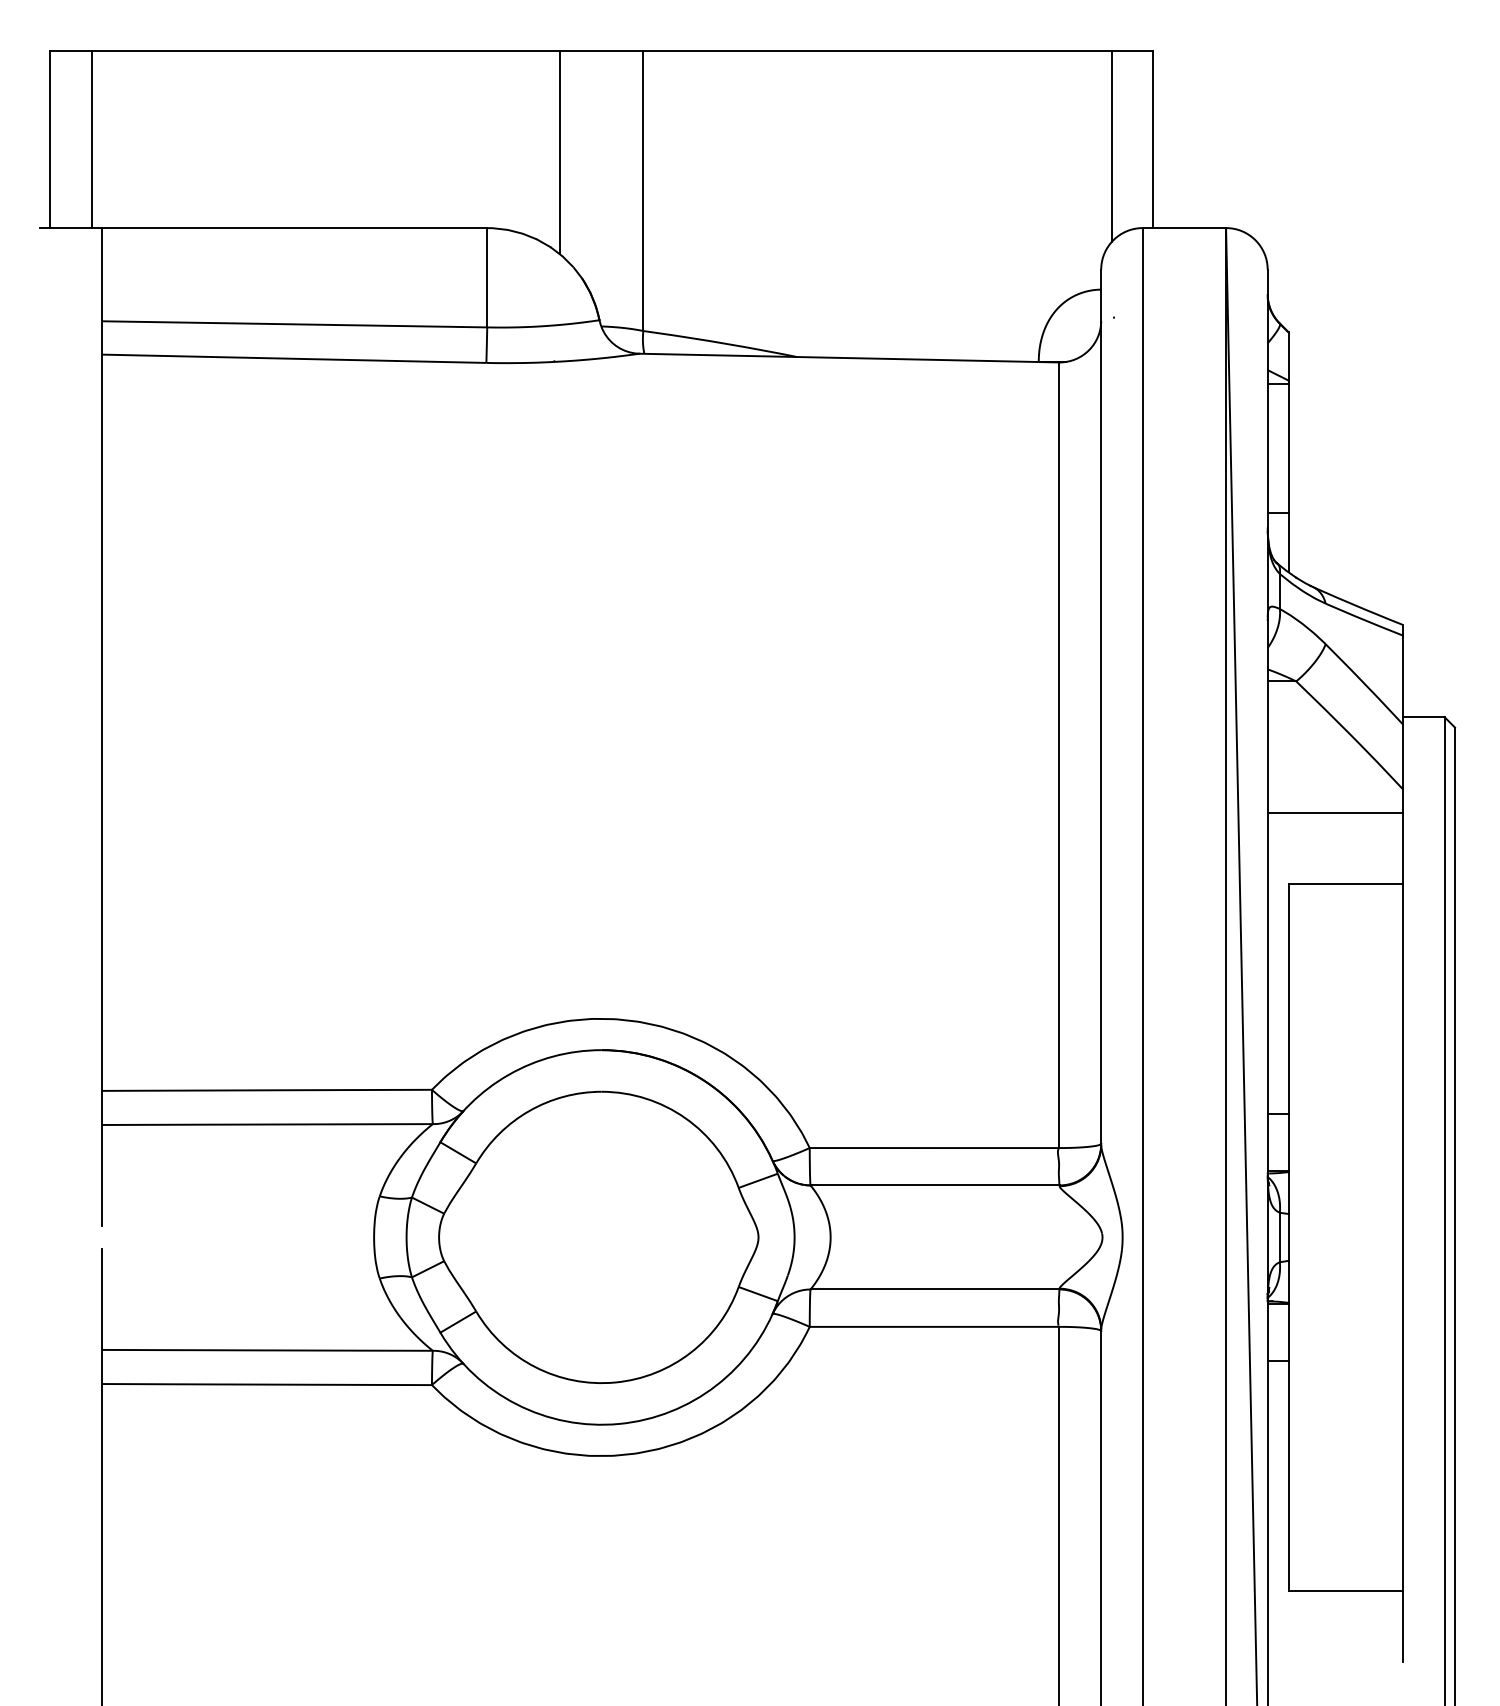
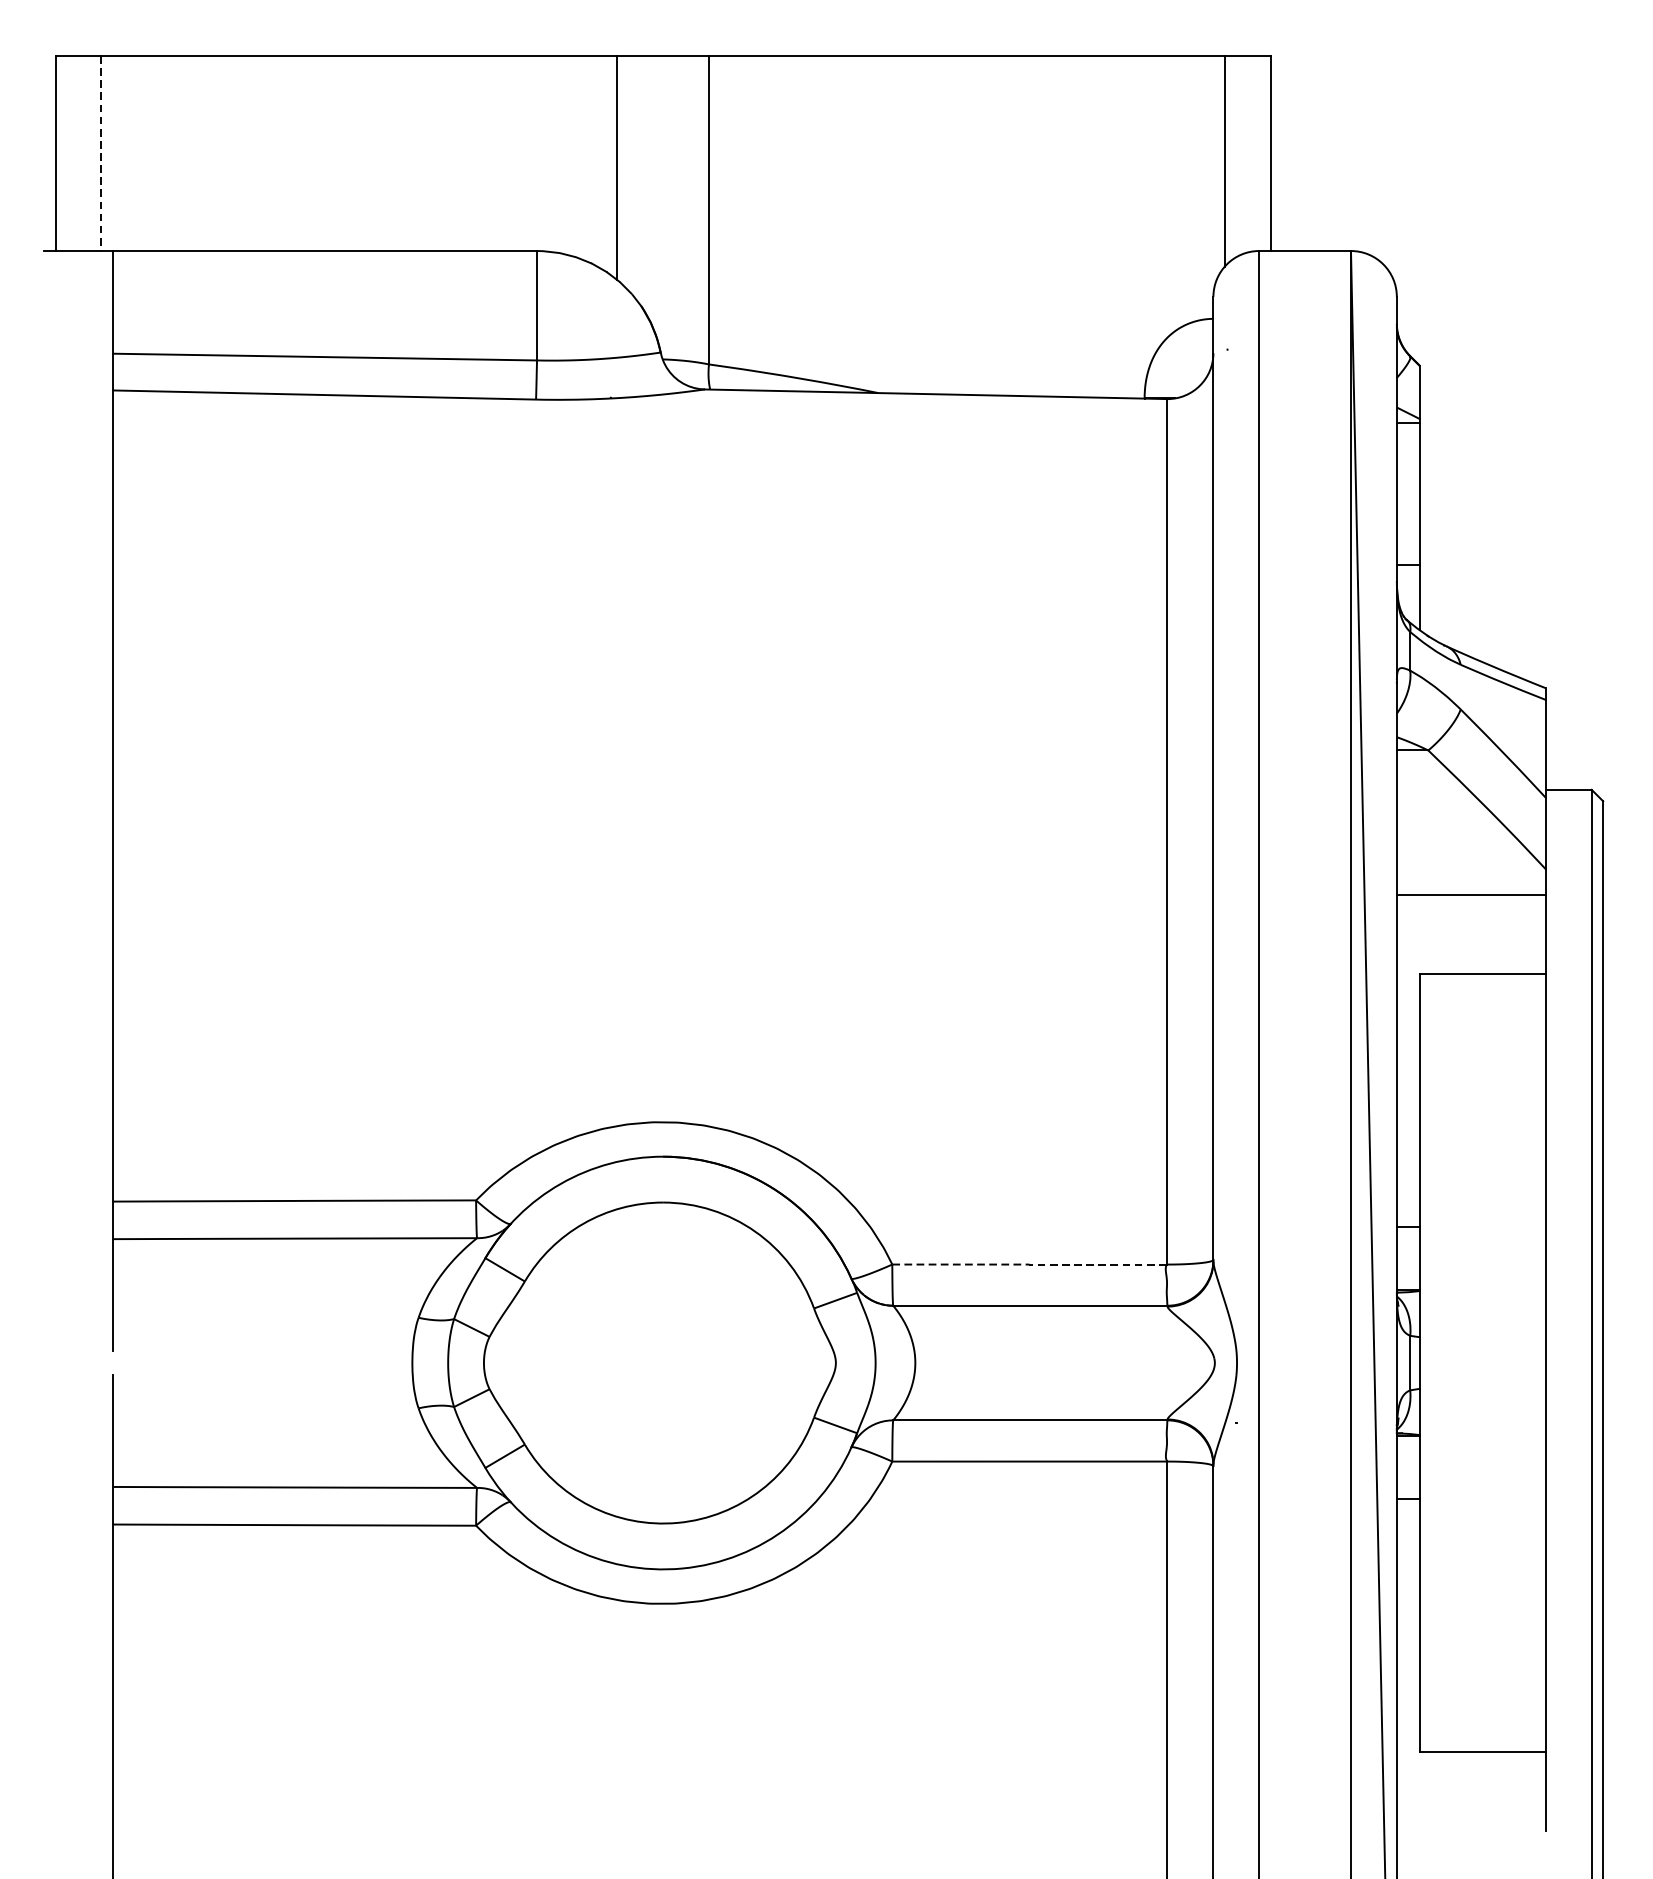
line: (91, 140) -> (101, 154), solid -> dashed
line: (934, 1148) -> (1029, 1265), solid -> dashed

